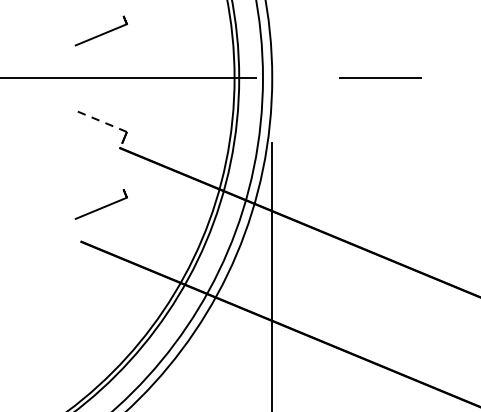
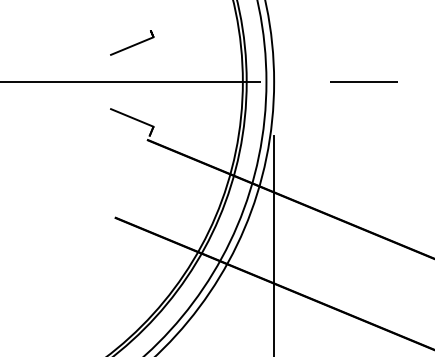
line: (100, 120) -> (131, 117), dashed -> solid
part: (101, 203) -> (132, 186), removed

